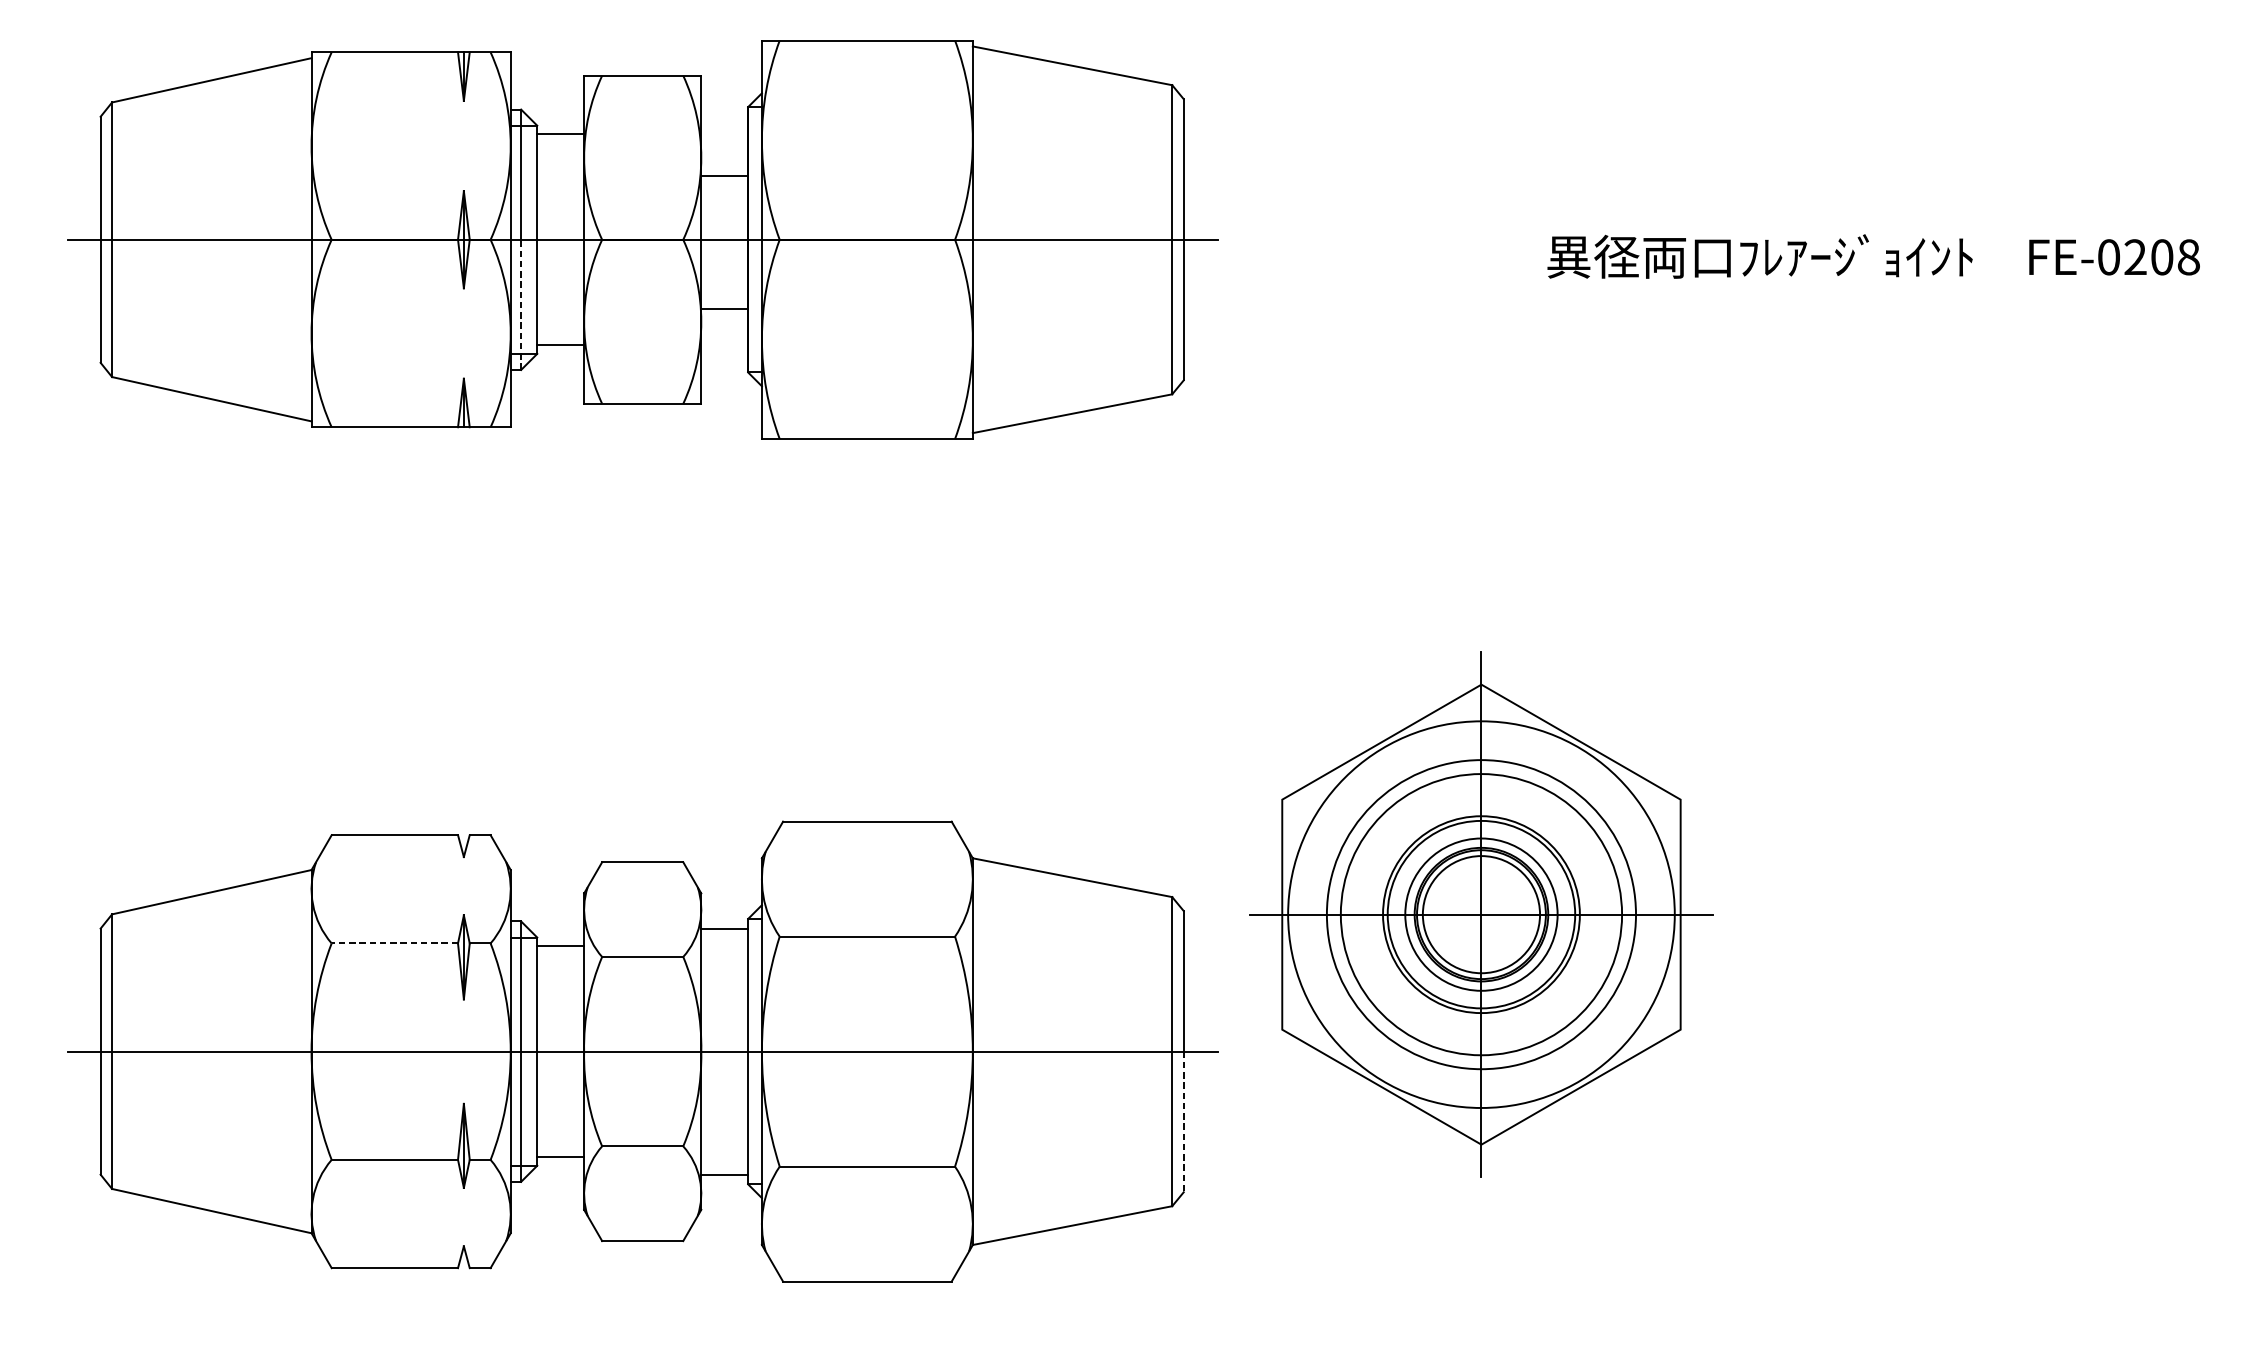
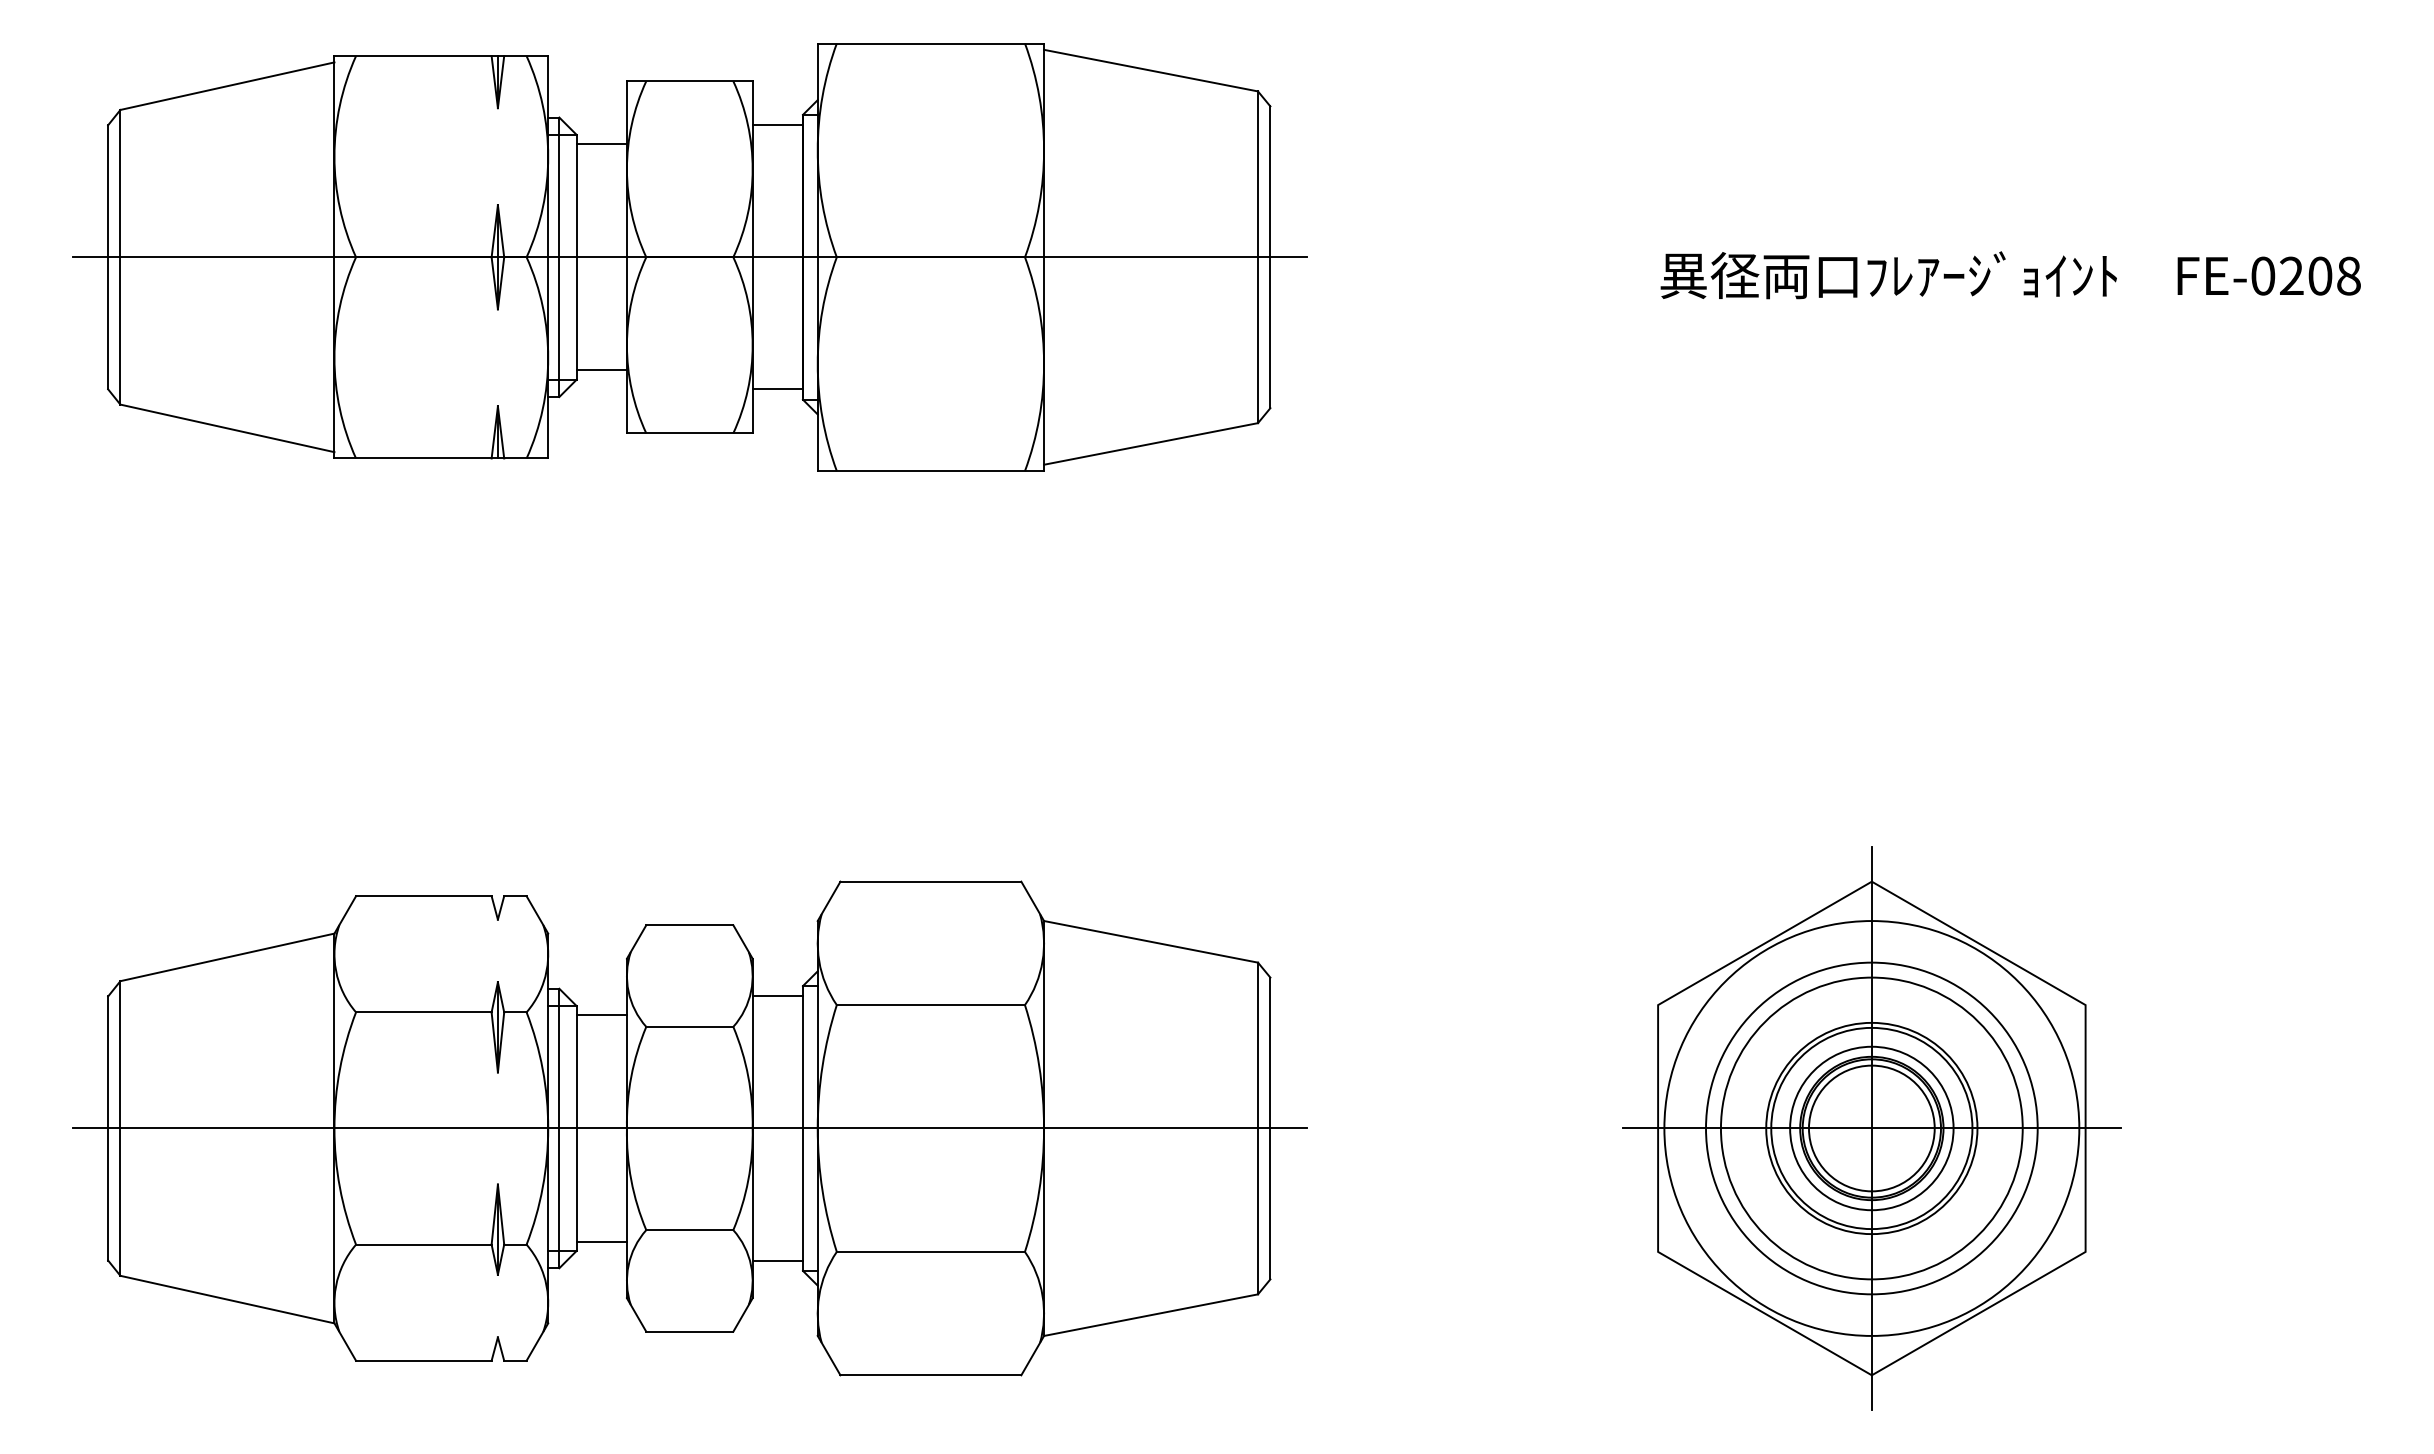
line: (724, 176) -> (777, 125), moved
line: (521, 305) -> (559, 327), dashed -> solid
line: (724, 308) -> (777, 389), moved
part: (1481, 914) -> (1871, 1128), moved
line: (394, 943) -> (423, 1012), dashed -> solid
line: (1183, 1122) -> (1270, 1204), dashed -> solid

